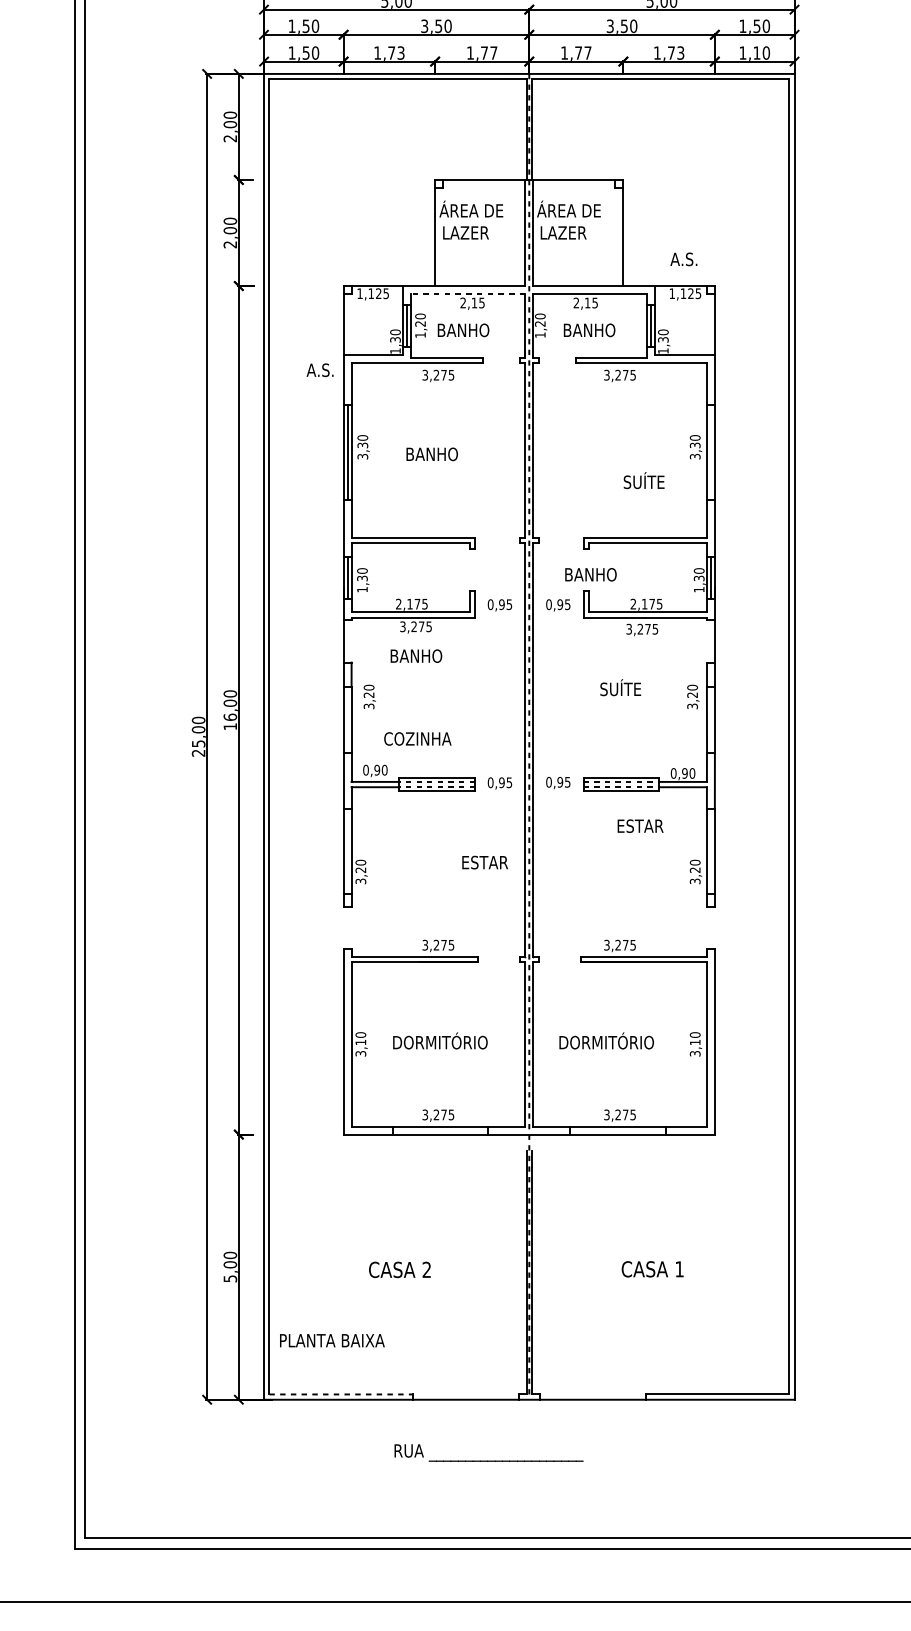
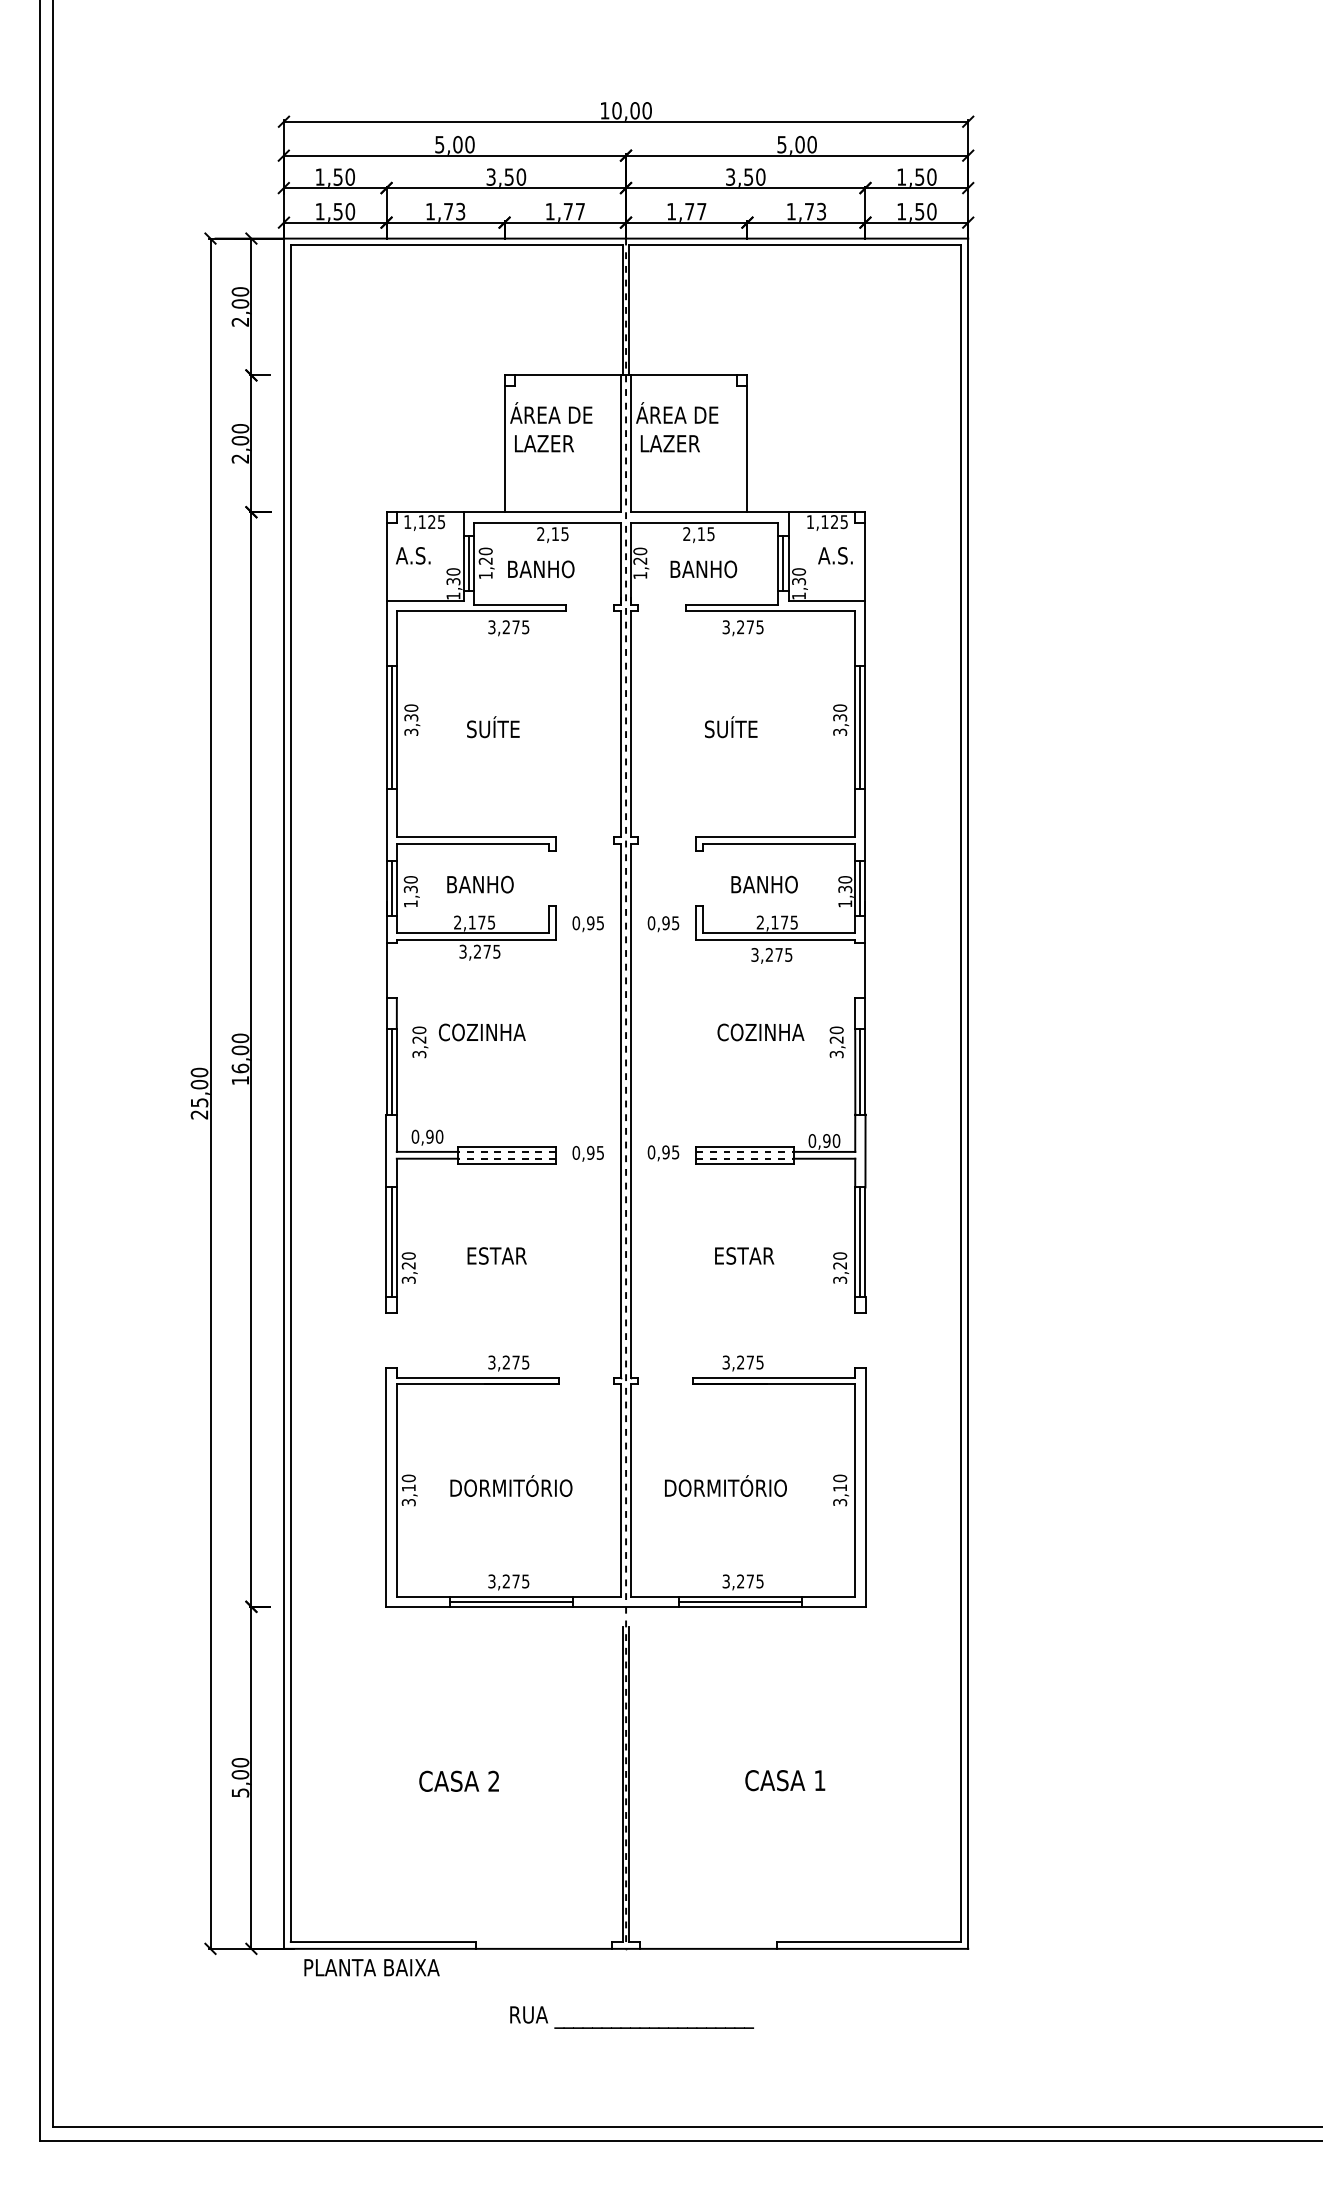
text: (756, 52) -> (919, 211), 1,10 -> 1,50
text: (683, 259) -> (835, 555), moved
line: (468, 294) -> (547, 522), dashed -> solid
text: (320, 370) -> (413, 555), moved
text: (431, 452) -> (500, 727), BANHO -> SUÍTE
line: (711, 452) -> (860, 726), added
text: (644, 480) -> (731, 727), moved
text: (590, 574) -> (764, 884), moved
text: (416, 656) -> (480, 884), moved
text: (633, 687) -> (760, 1030), SUÍTE -> COZINHA
line: (347, 719) -> (391, 1071), added
line: (711, 719) -> (860, 1071), added
text: (417, 738) -> (481, 1032), moved
text: (640, 825) -> (744, 1255), moved
line: (347, 851) -> (391, 1241), added
line: (711, 851) -> (860, 1241), added
text: (484, 862) -> (496, 1255), moved
line: (440, 1130) -> (511, 1601), added
line: (617, 1130) -> (739, 1601), added
text: (331, 1340) -> (371, 1967), moved
line: (341, 1394) -> (383, 1942), dashed -> solid
text: (488, 1452) -> (631, 2017), moved

